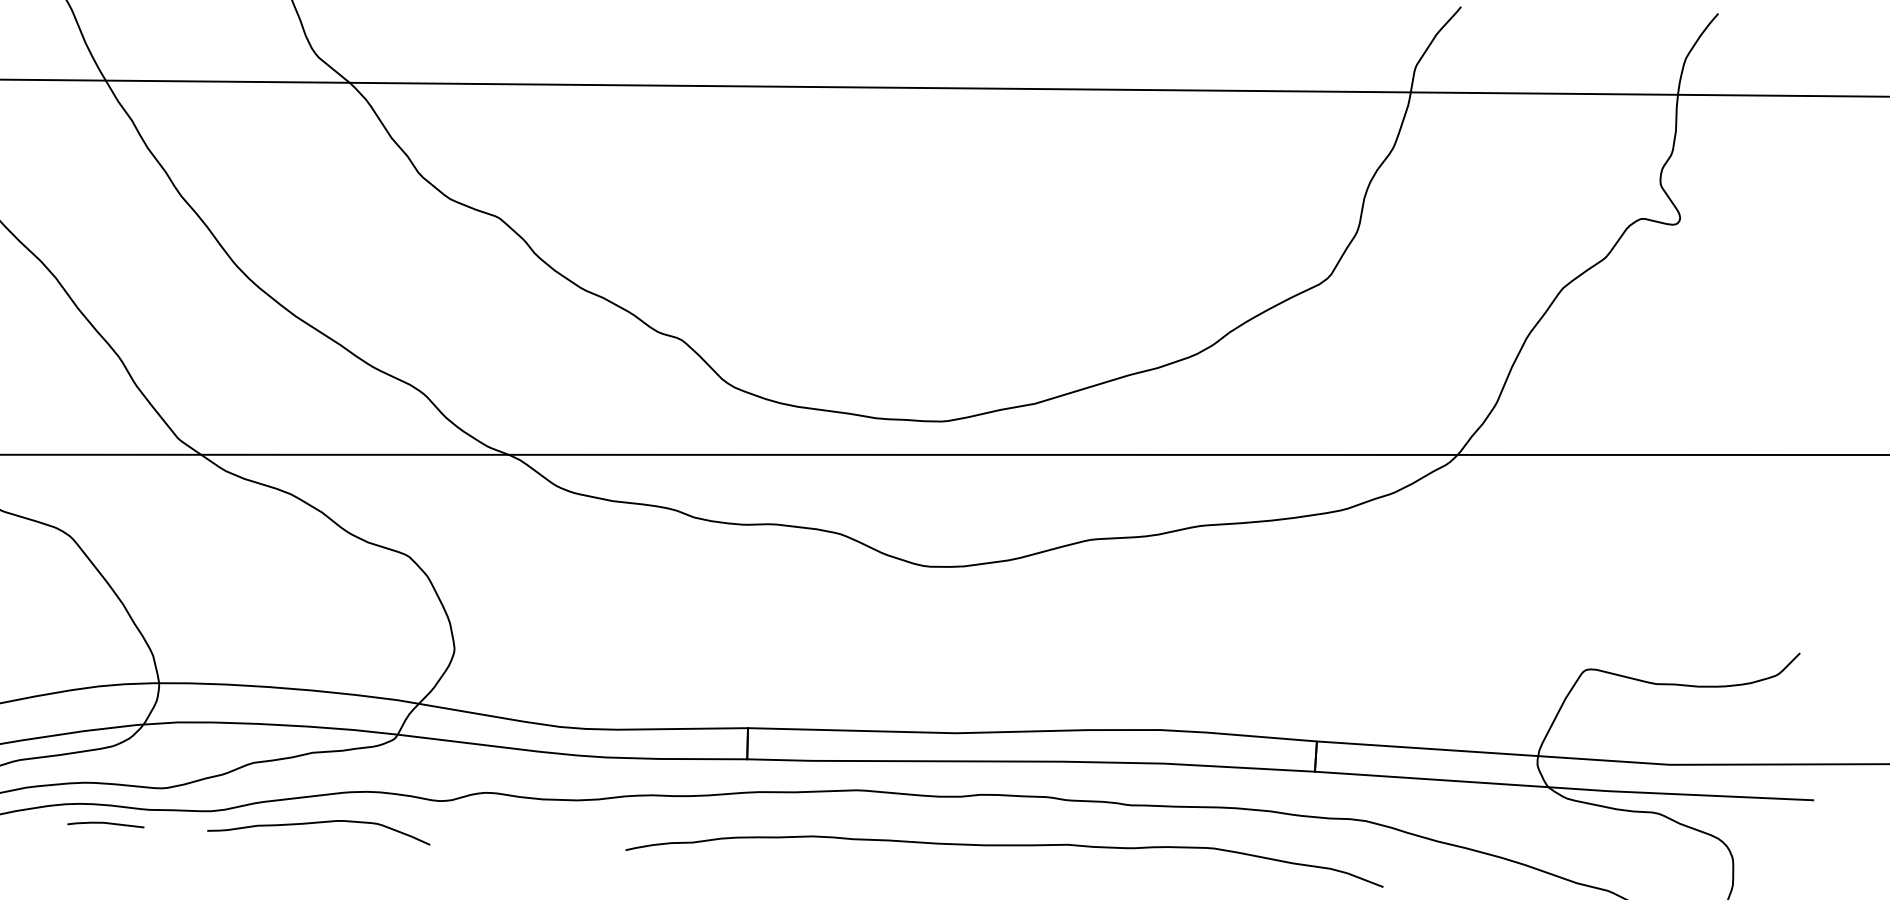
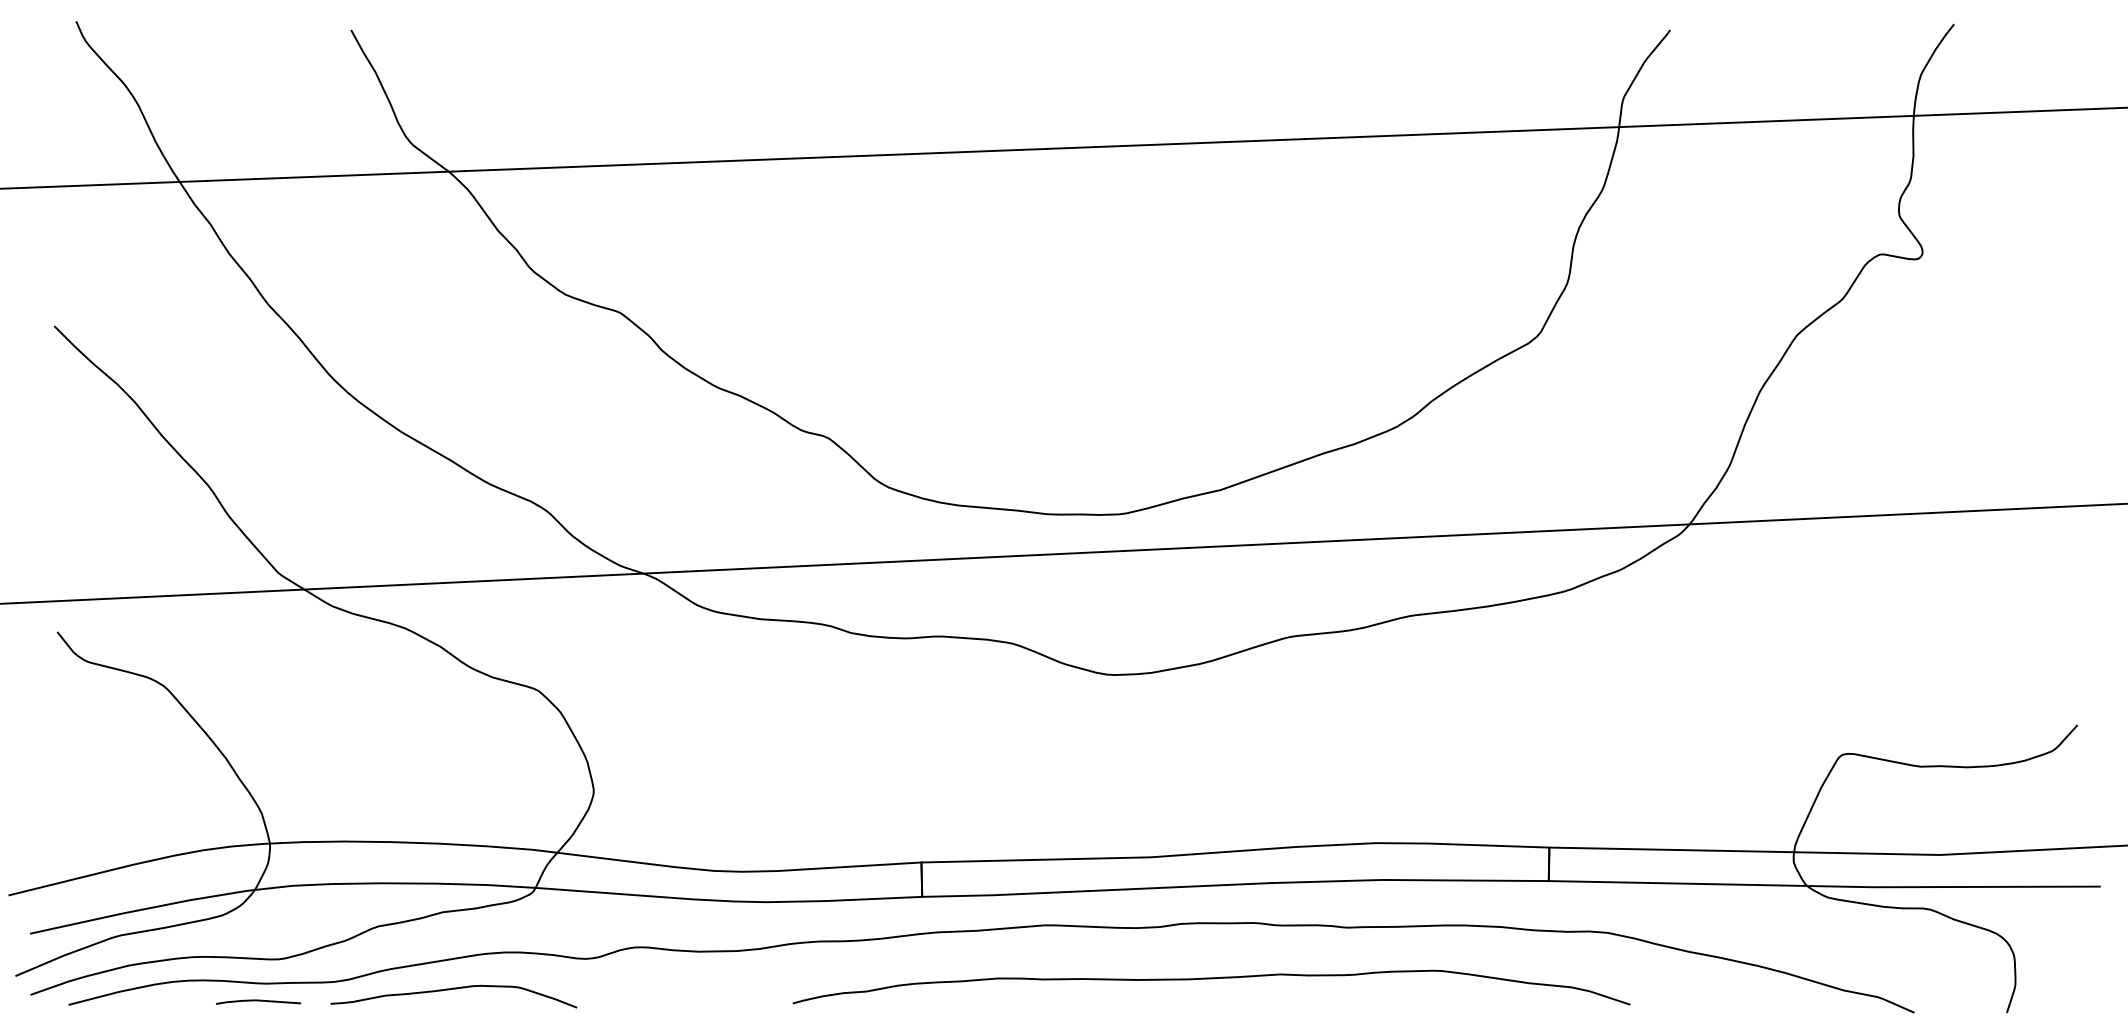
line: (105, 823) -> (258, 1001), moved

